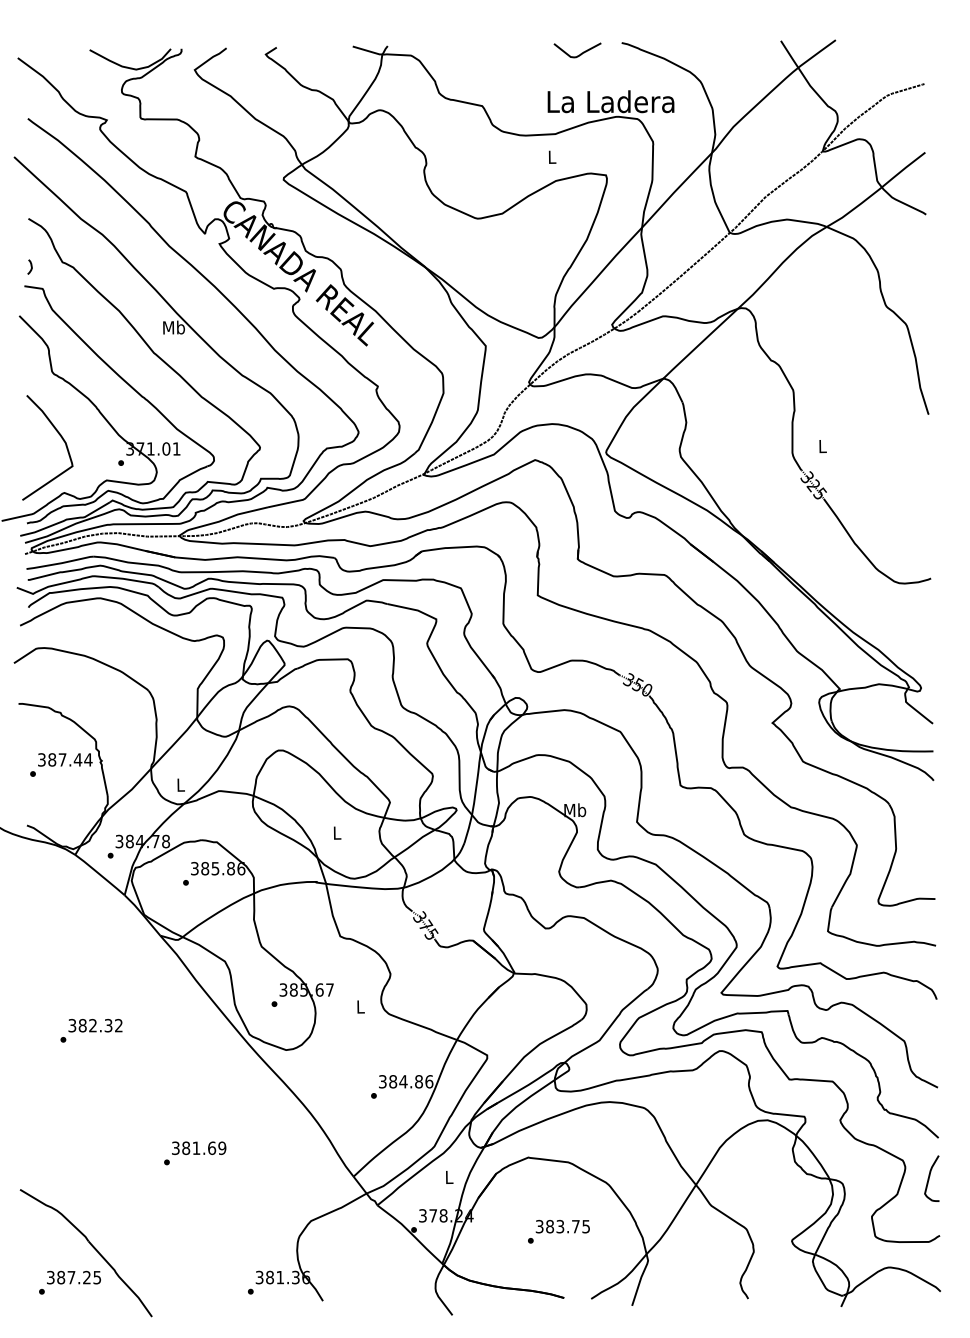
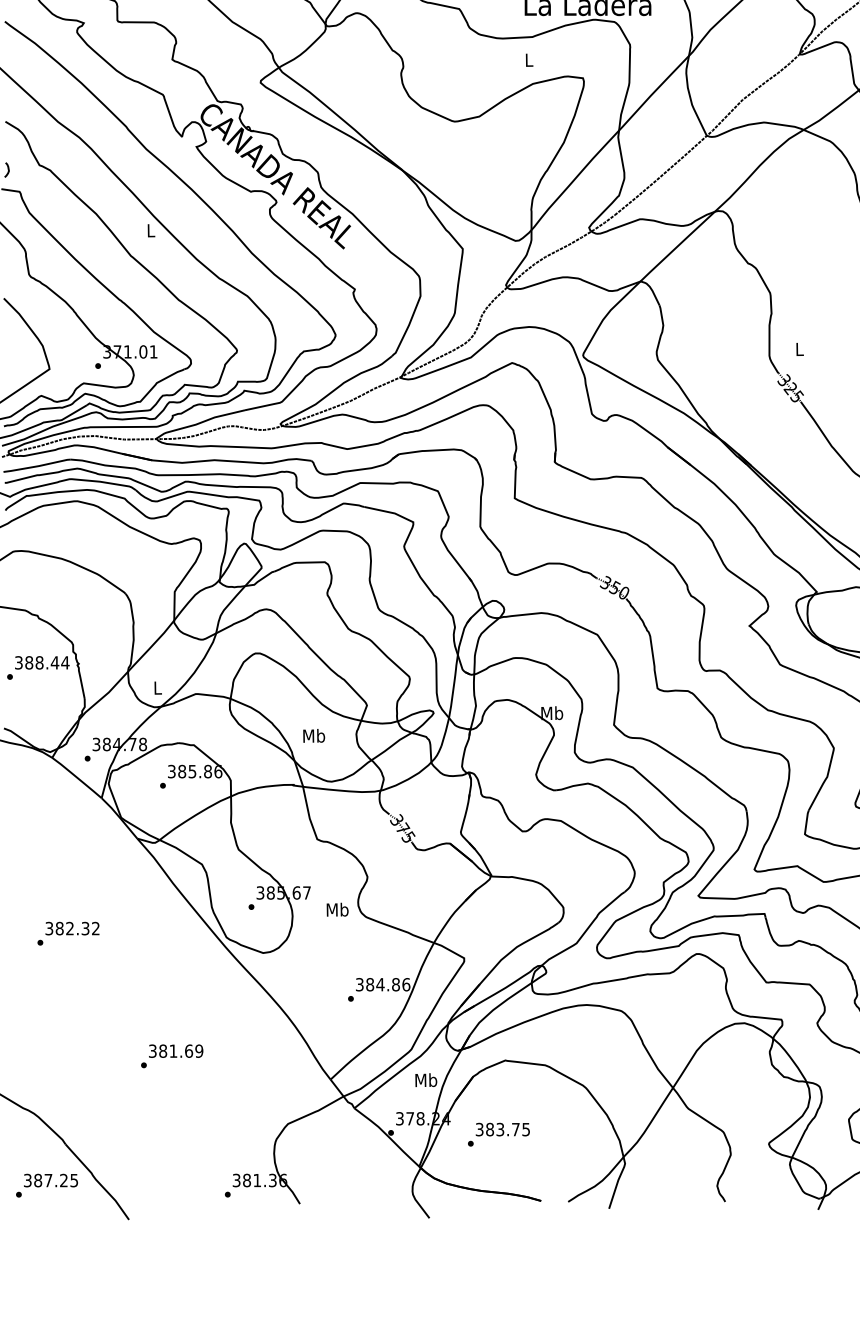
text: (173, 327) -> (150, 230), Mb -> L
text: (62, 759) -> (39, 662), 387.44 -> 388.44
text: (337, 832) -> (314, 735), L -> Mb
text: (360, 1006) -> (337, 909), L -> Mb
text: (449, 1177) -> (426, 1080), L -> Mb
text: (558, 1231) -> (498, 1134), moved

